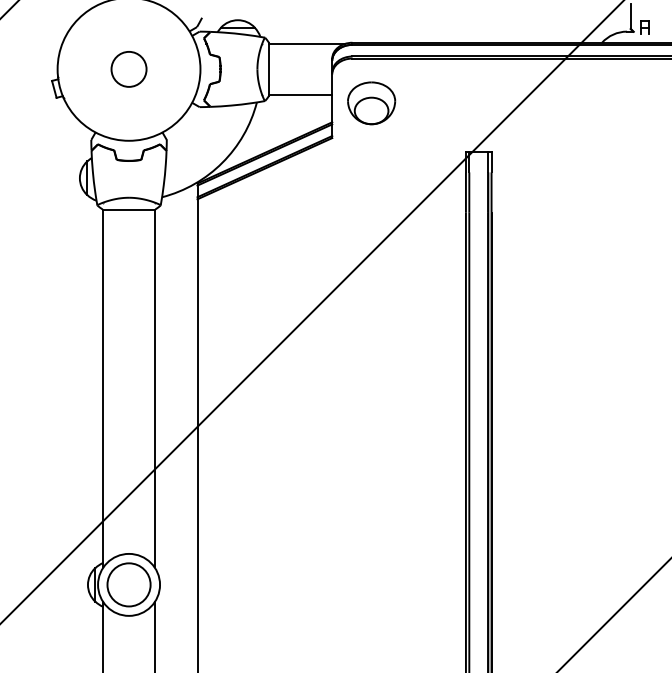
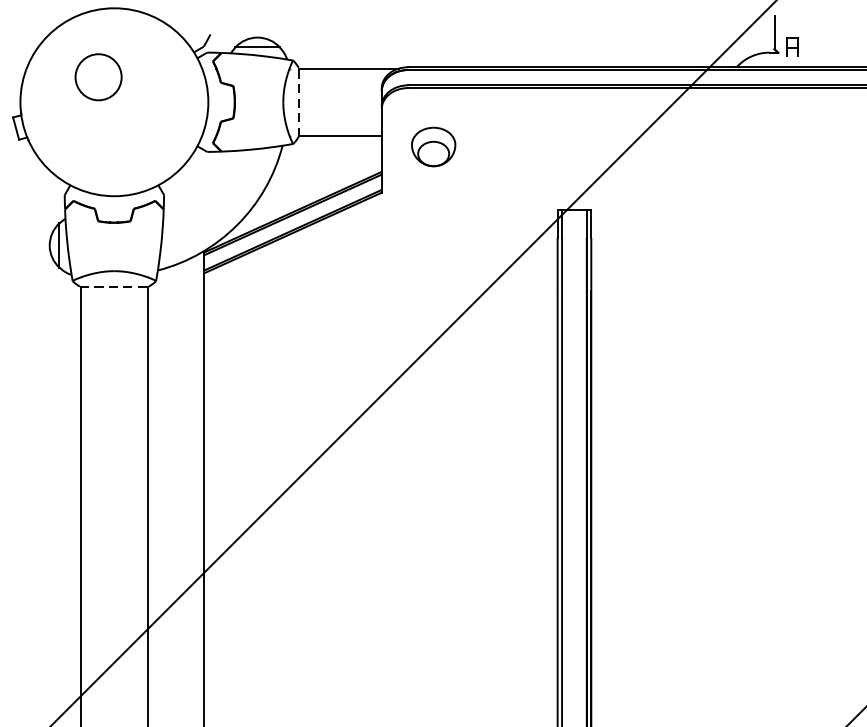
line: (269, 68) -> (299, 101), solid -> dashed
circle: (128, 69) -> (97, 77), moved
part: (371, 103) -> (433, 147), size x0.7
line: (129, 209) -> (114, 286), solid -> dashed

